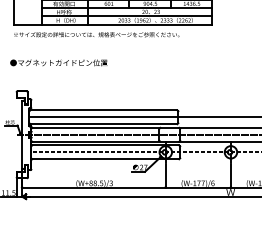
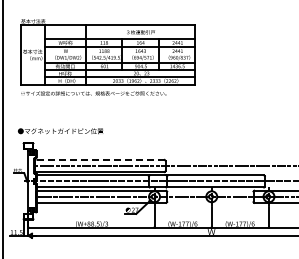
text: (58, 63) -> (60, 131), moved
line: (104, 109) -> (100, 159), solid -> dashed

